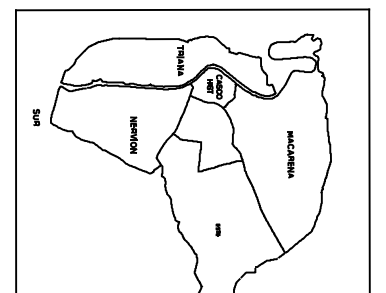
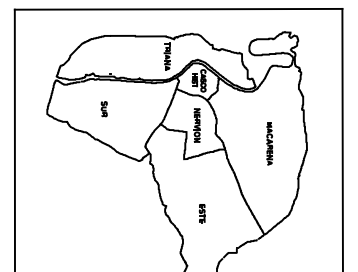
part: (36, 117) -> (104, 109), moved
part: (133, 134) -> (197, 124), moved
part: (217, 229) -> (201, 212), size x1.67

